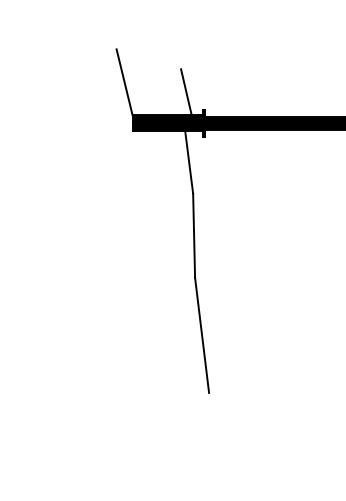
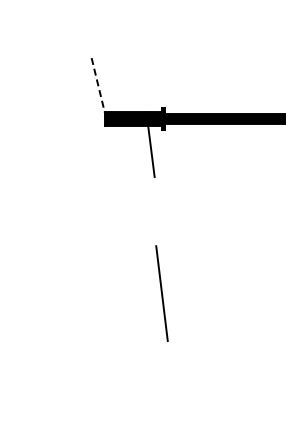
line: (124, 82) -> (98, 85), solid -> dashed
line: (185, 92) -> (148, 93), removed
line: (194, 235) -> (155, 211), removed

